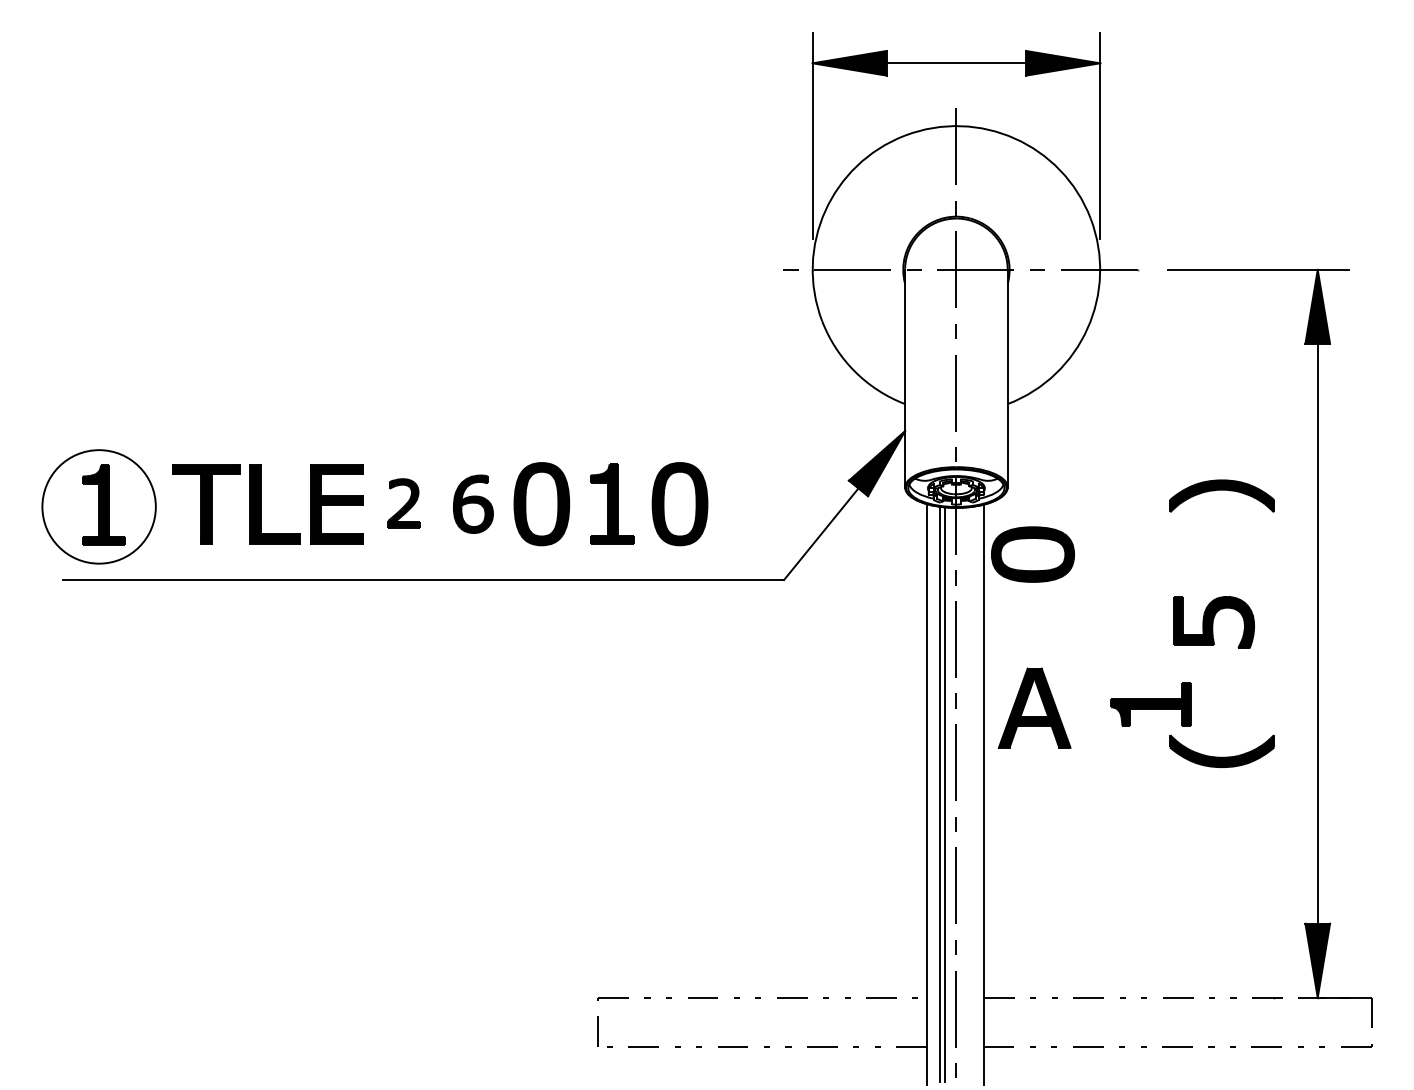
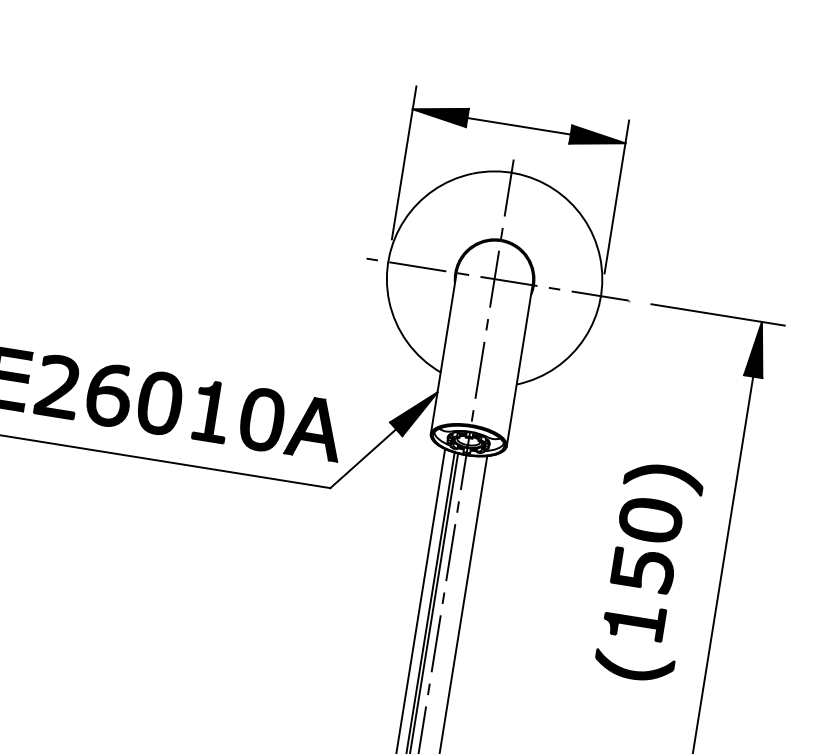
part: (404, 503) -> (58, 386), size x1.67
part: (473, 504) -> (109, 395), size x1.43
part: (1032, 554) -> (650, 520), moved
part: (1150, 704) -> (634, 621), moved
part: (1034, 707) -> (315, 427), moved

